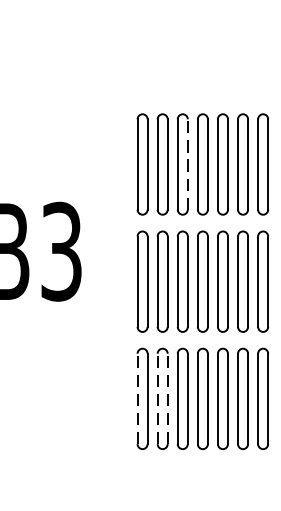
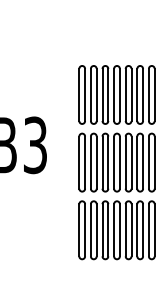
line: (188, 163) -> (108, 94), dashed -> solid
line: (137, 397) -> (79, 229), dashed -> solid
line: (156, 397) -> (90, 229), dashed -> solid
line: (167, 397) -> (96, 229), dashed -> solid

